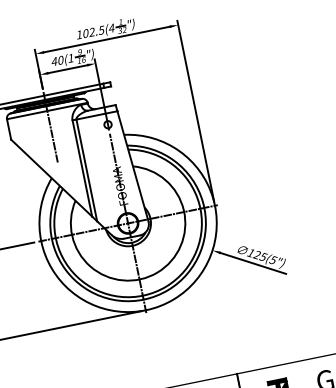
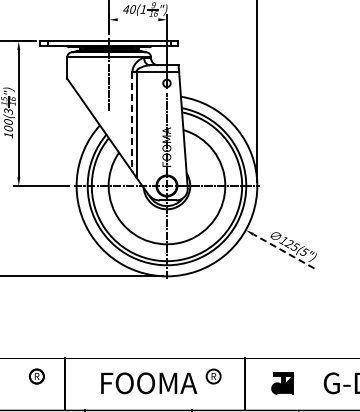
line: (67, 69) -> (137, 19), removed
line: (82, 169) -> (132, 122), solid -> dashed
line: (252, 263) -> (283, 251), solid -> dashed

